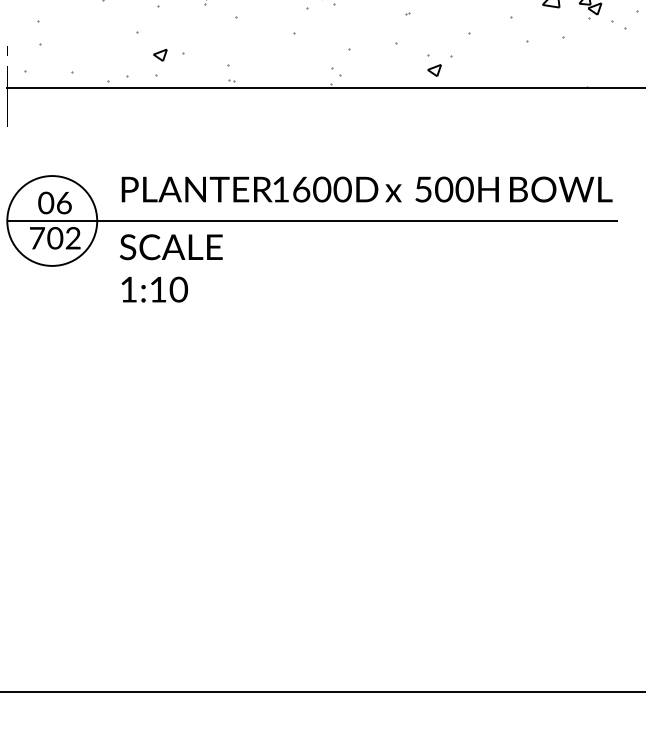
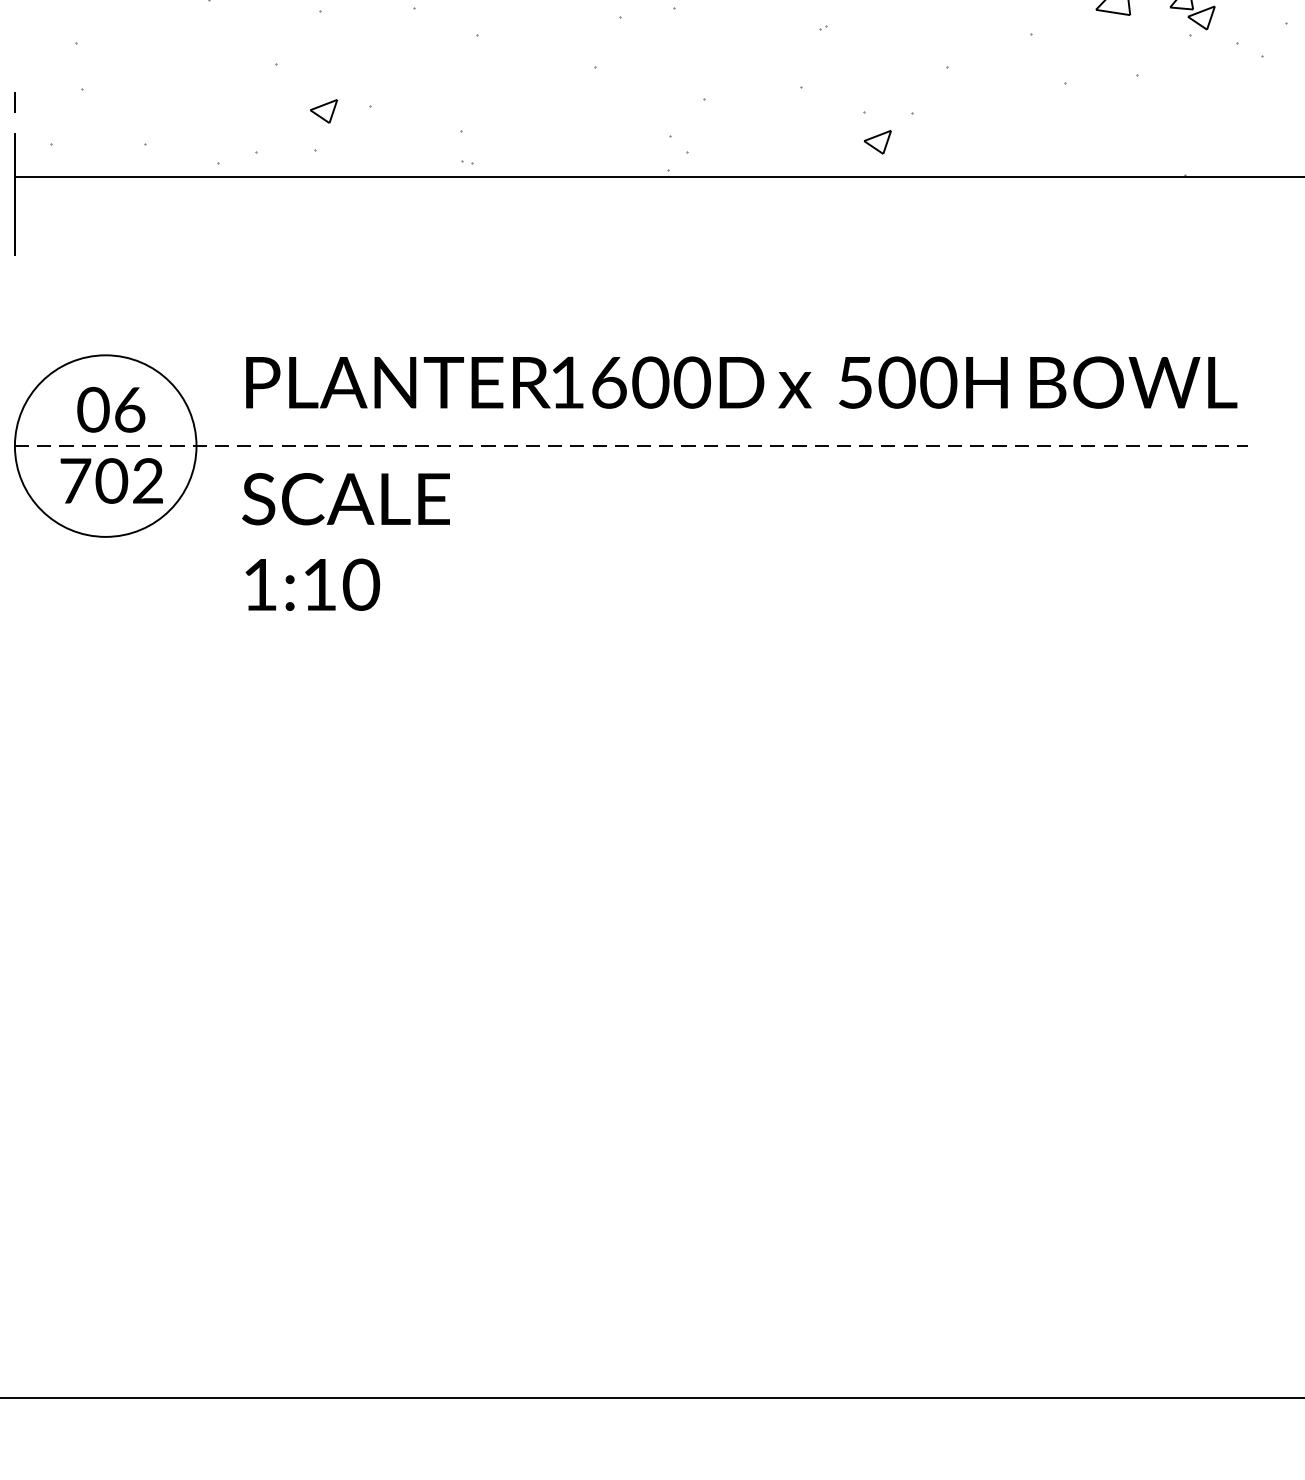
line: (312, 220) -> (631, 445), solid -> dashed

